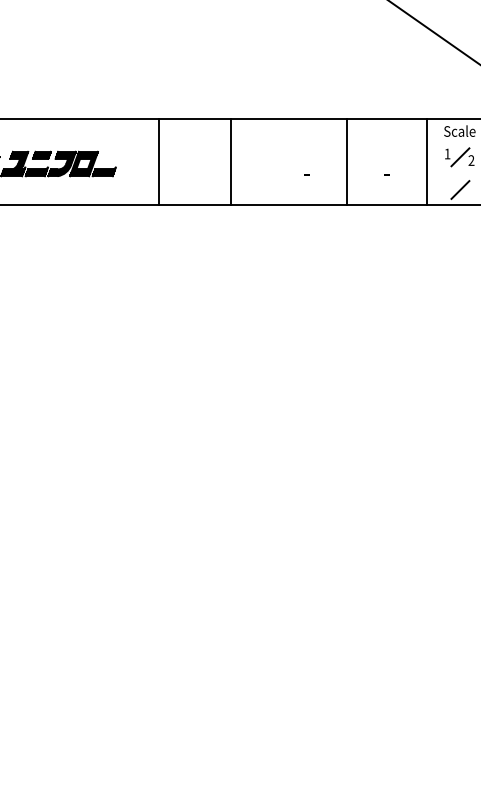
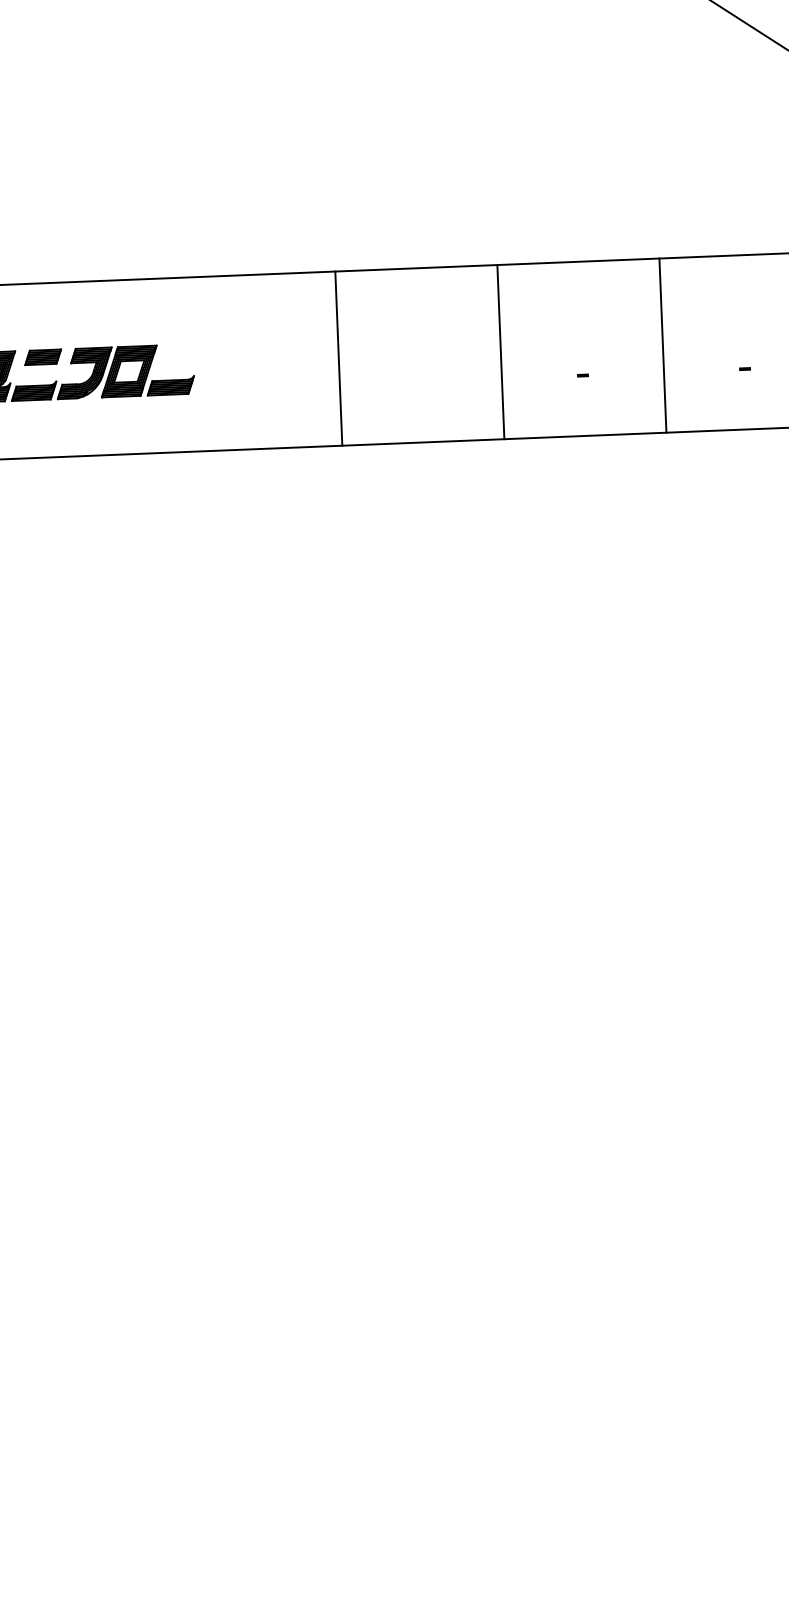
line: (159, 161) -> (338, 357), moved
line: (231, 161) -> (501, 351), moved

